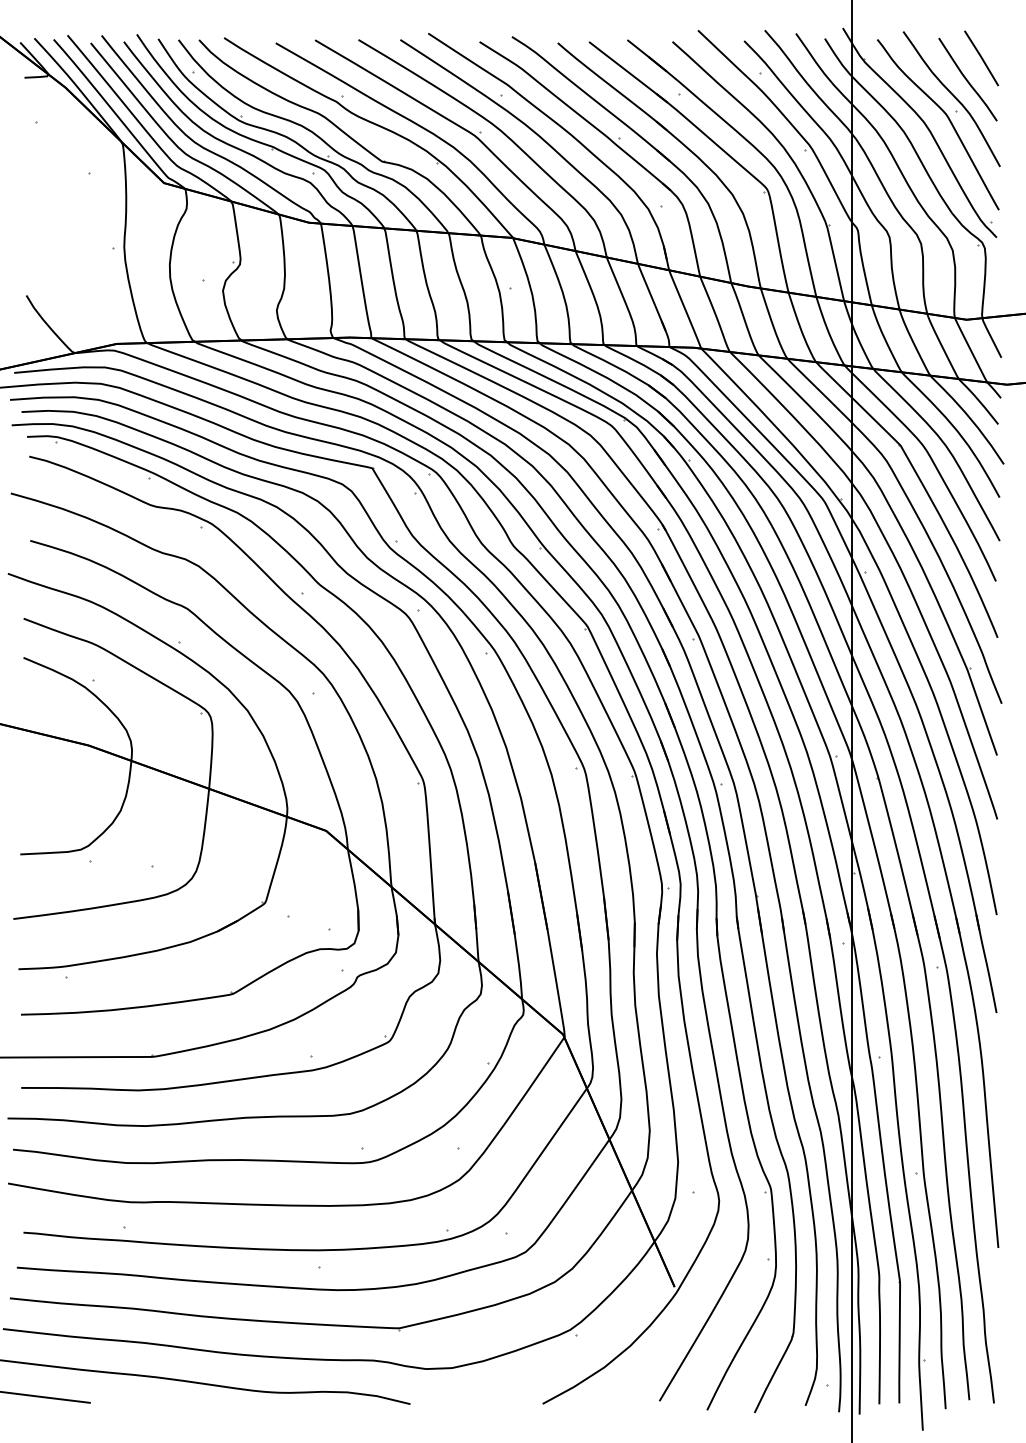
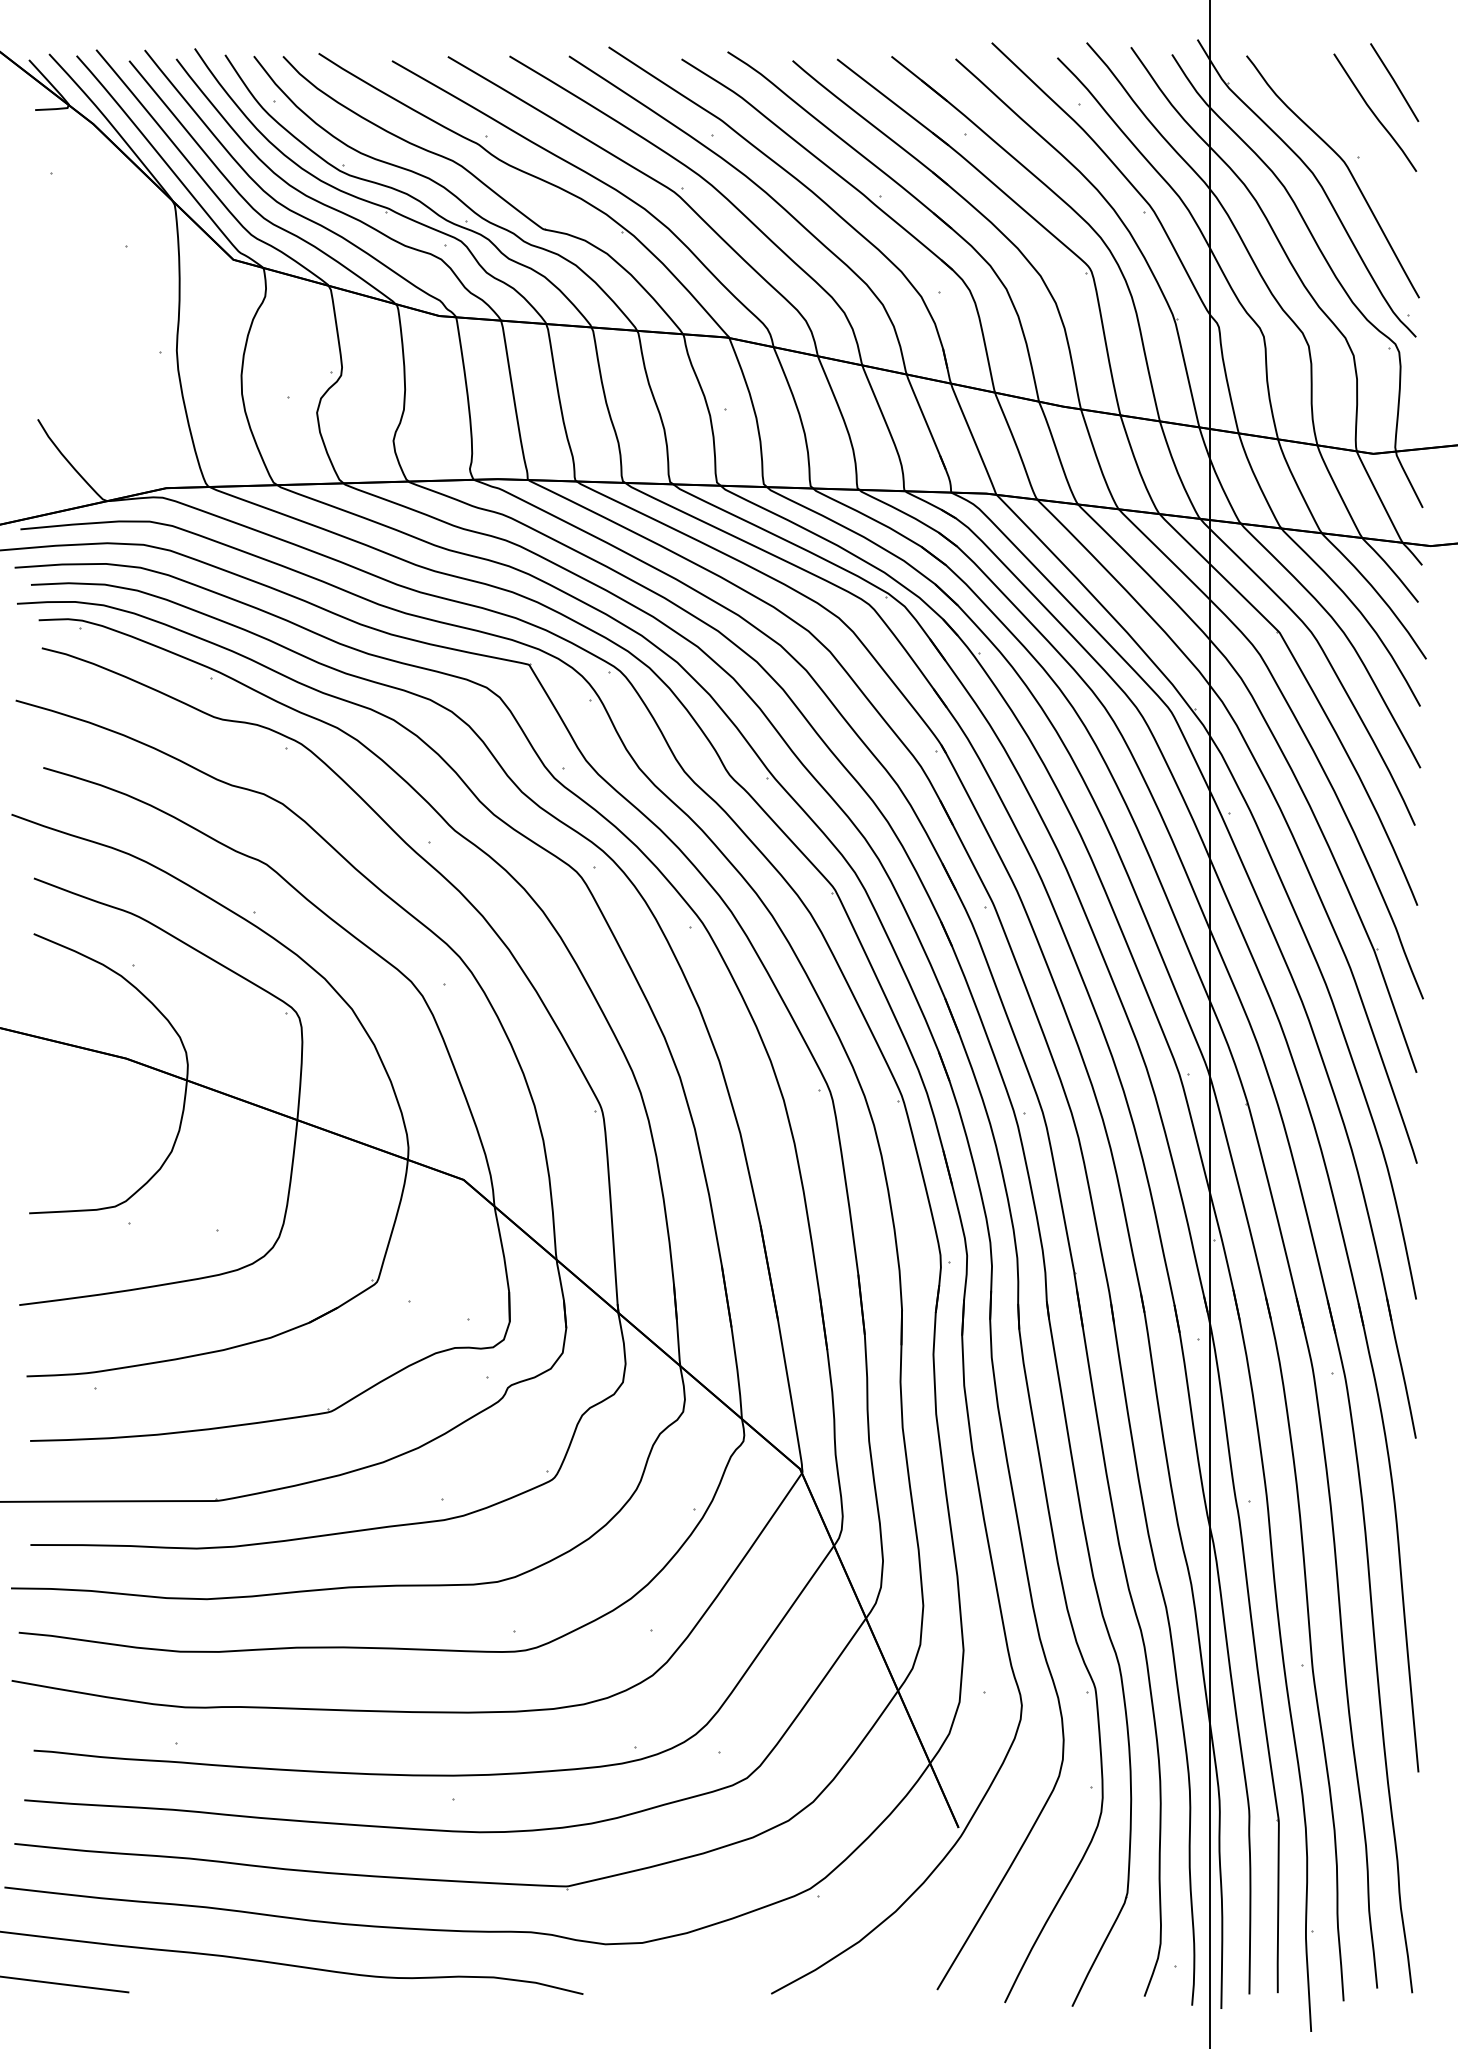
curve: (954, 97) -> (1355, 137), removed

